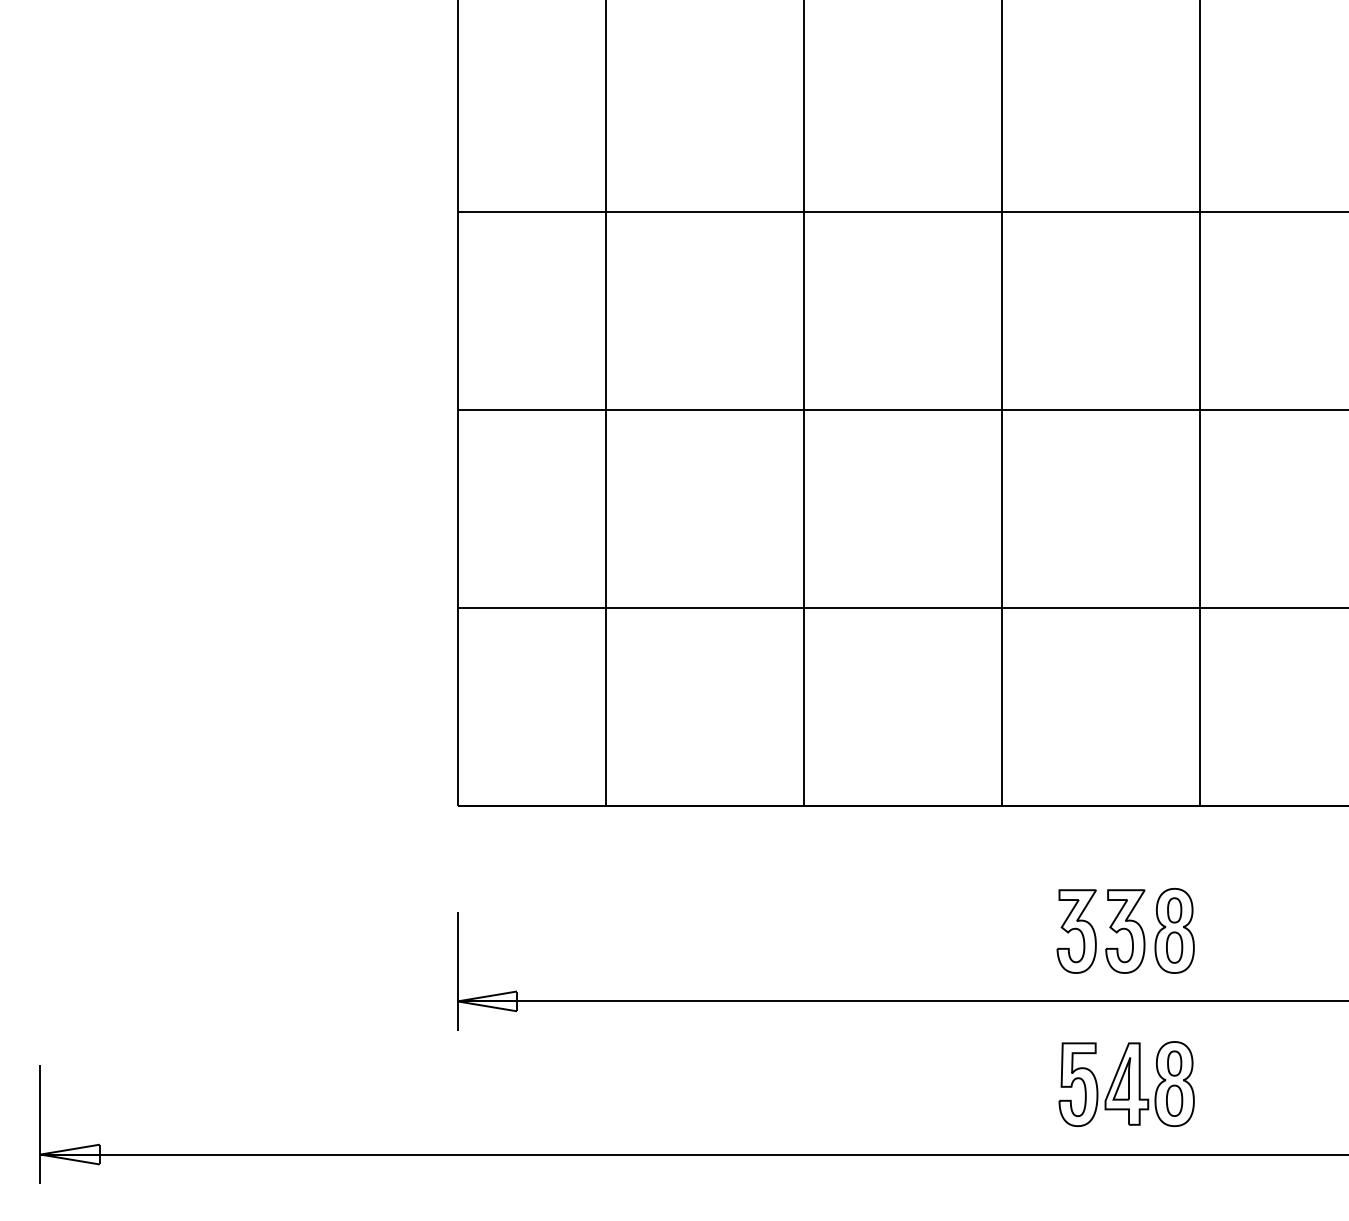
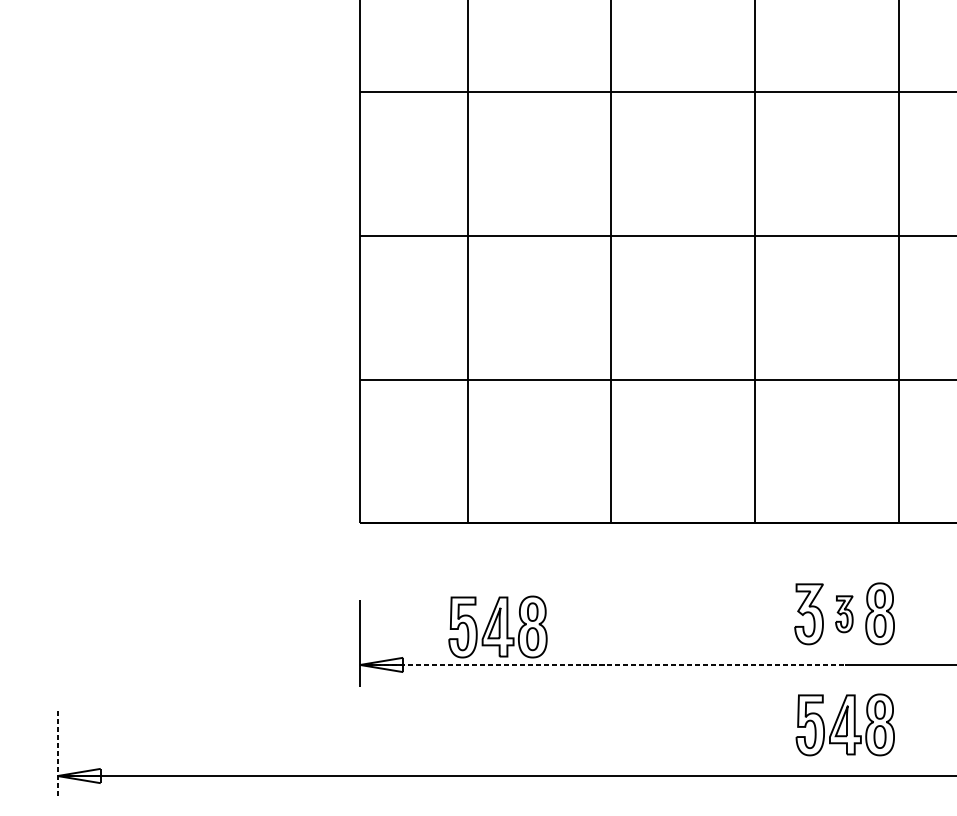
part: (1125, 931) -> (844, 614), size x0.6
part: (647, 949) -> (497, 627), added
line: (792, 1001) -> (602, 665), solid -> dashed
line: (40, 1125) -> (57, 754), solid -> dashed

